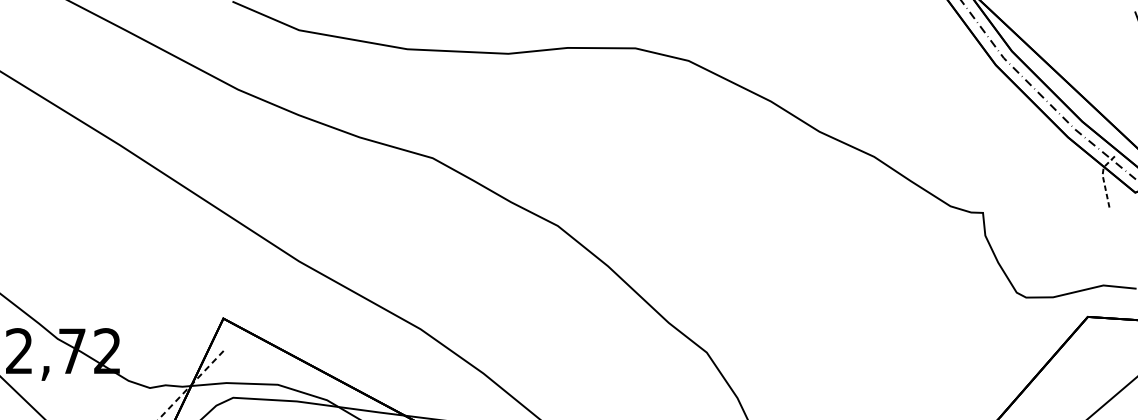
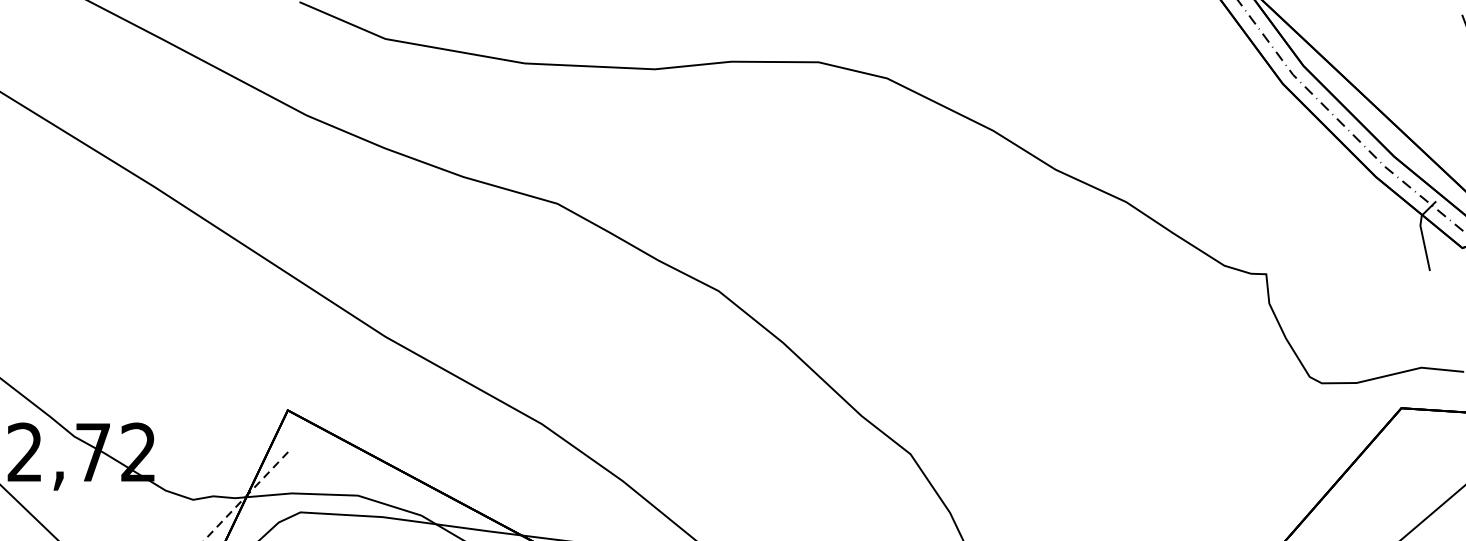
line: (1103, 180) -> (1421, 232), dashed -> solid

